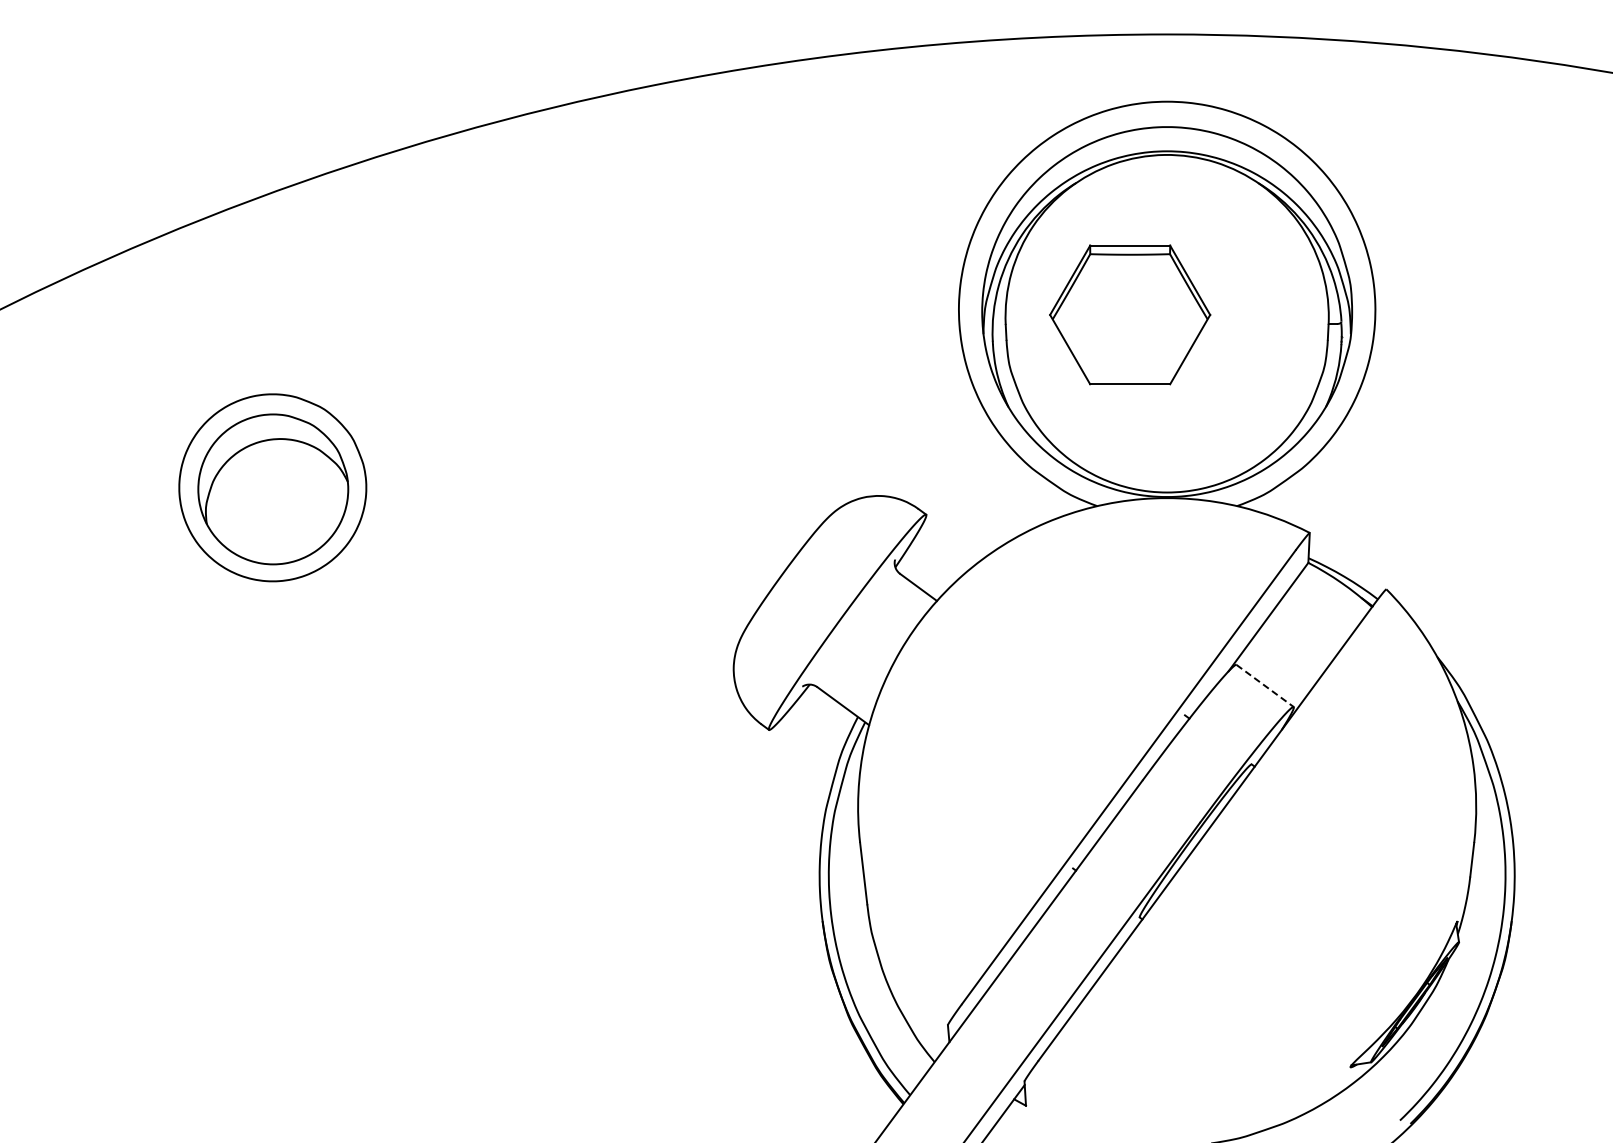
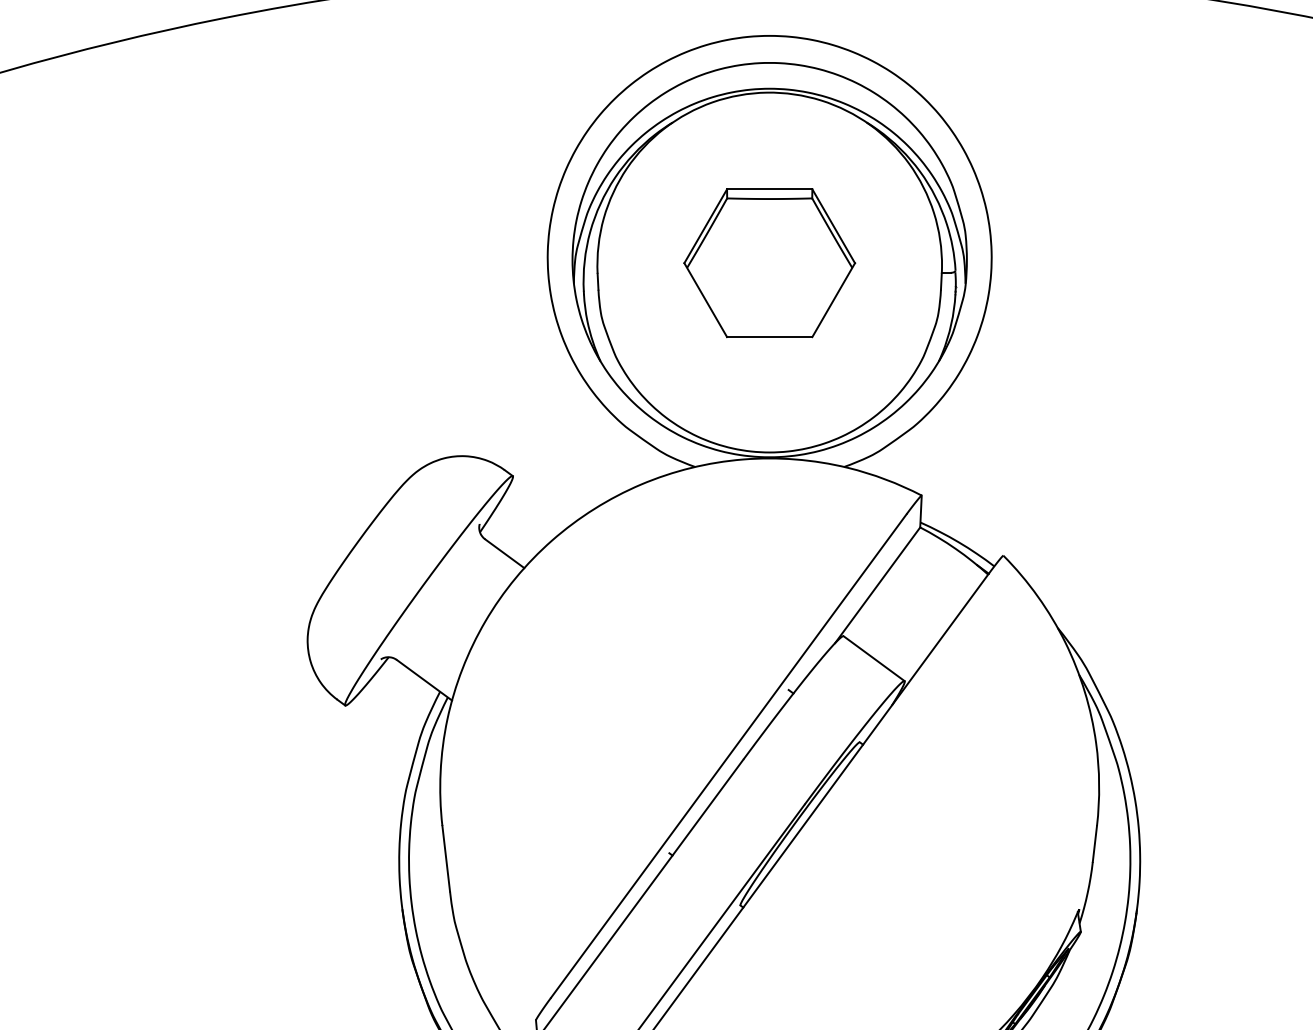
part: (1130, 314) -> (770, 262), moved
line: (1265, 686) -> (874, 659), dashed -> solid

